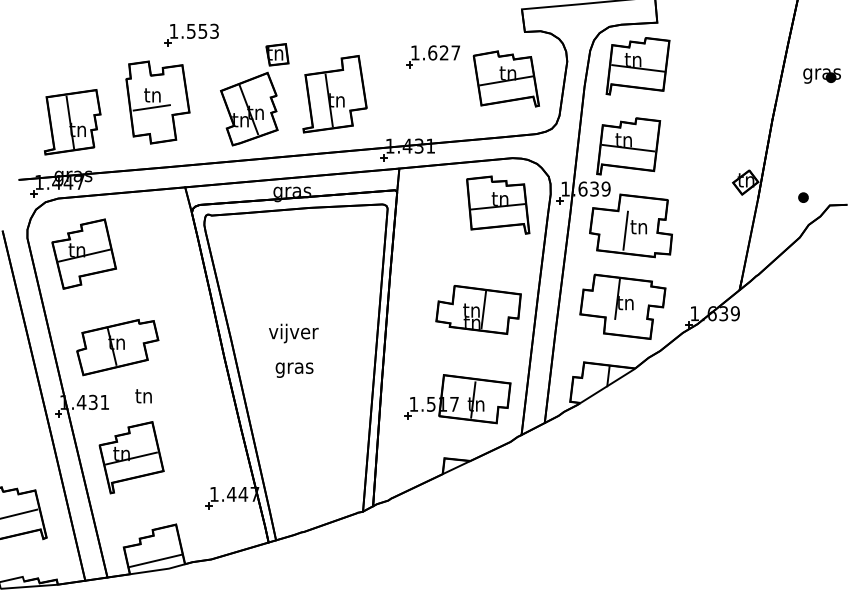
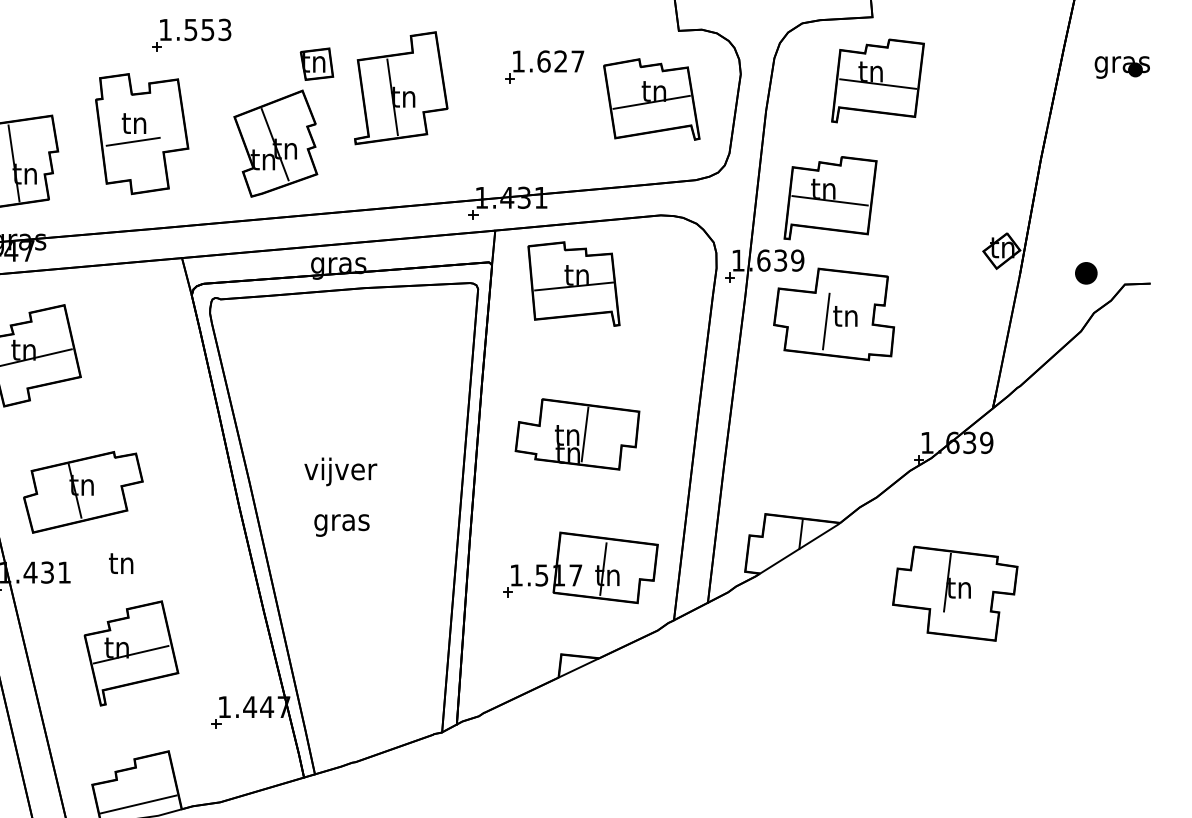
part: (637, 66) -> (877, 81), moved
part: (821, 75) -> (1121, 66), moved
part: (334, 94) -> (400, 88), moved
part: (803, 197) -> (1086, 272), size x1.6
part: (498, 204) -> (574, 283), moved
part: (622, 306) -> (954, 593), moved
part: (478, 309) -> (577, 433), moved
part: (131, 457) -> (131, 653), moved

